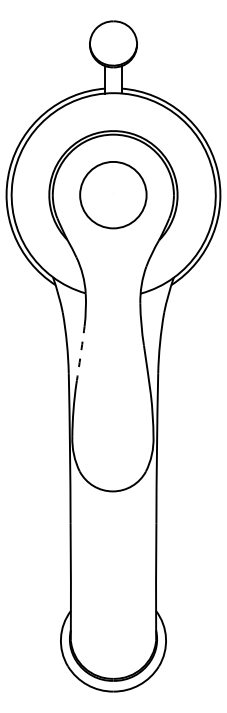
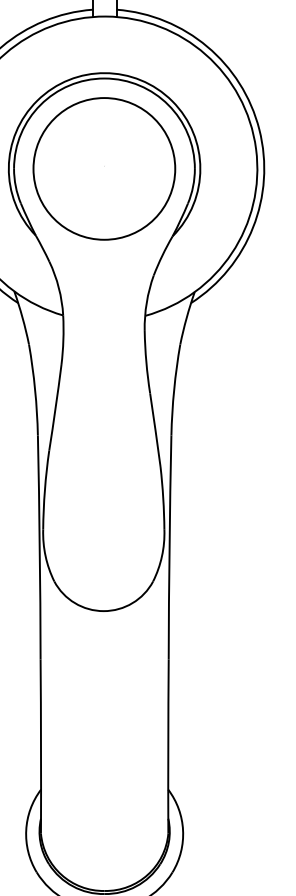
circle: (113, 194) -> (104, 167), size x1.43
arc: (80, 355) -> (55, 408), dashed -> solid

